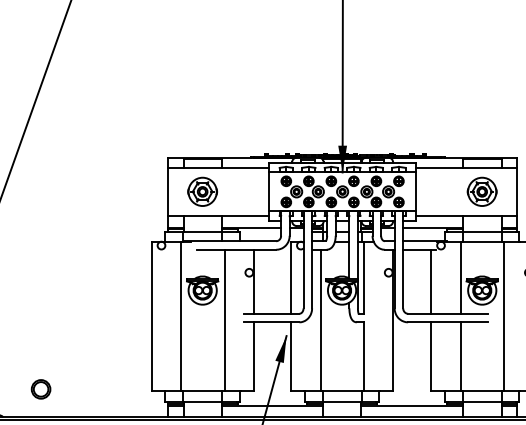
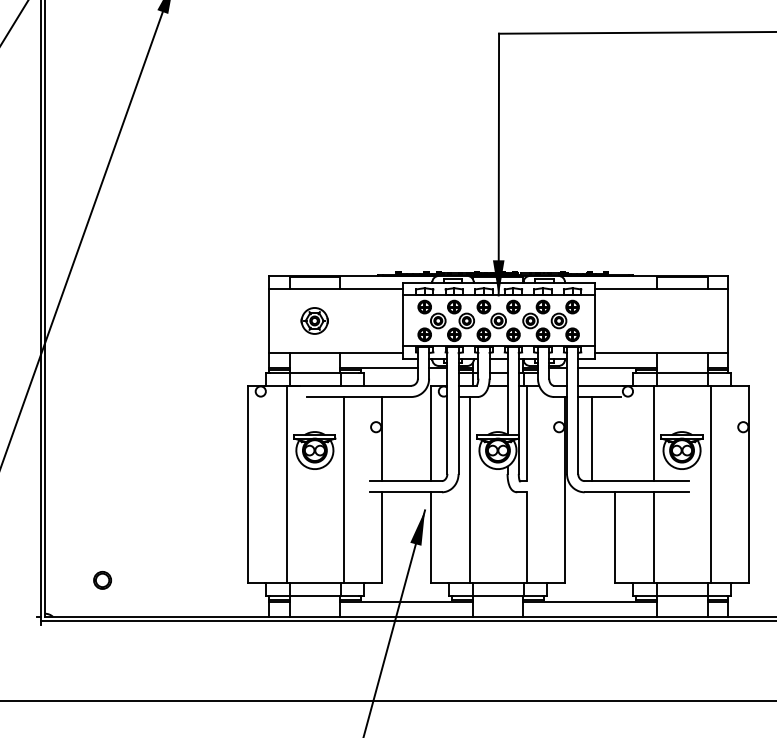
part: (202, 191) -> (314, 320), size x0.7
part: (481, 191) -> (681, 320), removed
line: (431, 282) -> (592, 439), moved
part: (40, 389) -> (102, 580), size x0.7

